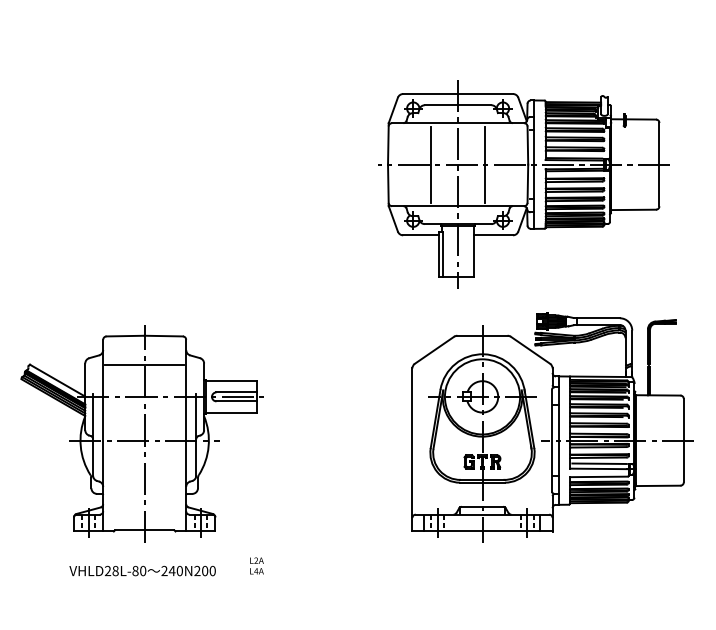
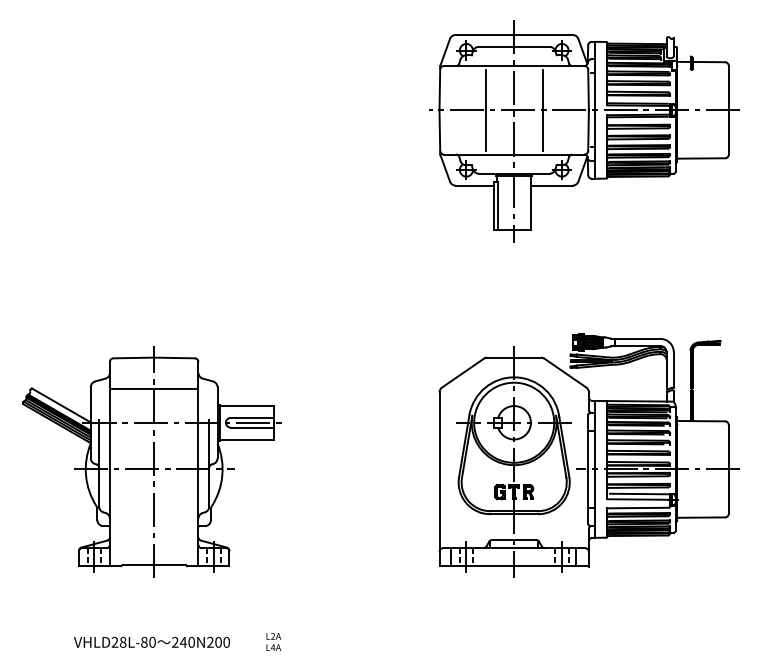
part: (524, 184) -> (584, 131), moved
text: (256, 565) -> (273, 641), moved
text: (142, 570) -> (151, 641), moved

